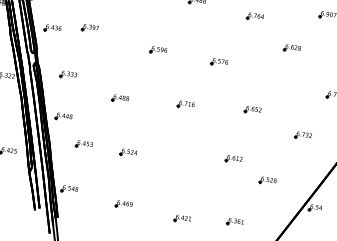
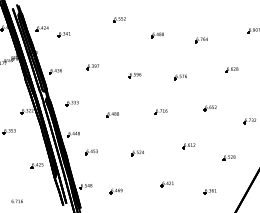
part: (89, 28) -> (92, 67), moved
part: (291, 47) -> (231, 69), moved
part: (128, 153) -> (137, 153), moved
part: (233, 159) -> (188, 146), moved
part: (122, 204) -> (115, 191), moved
part: (181, 219) -> (166, 184), moved

